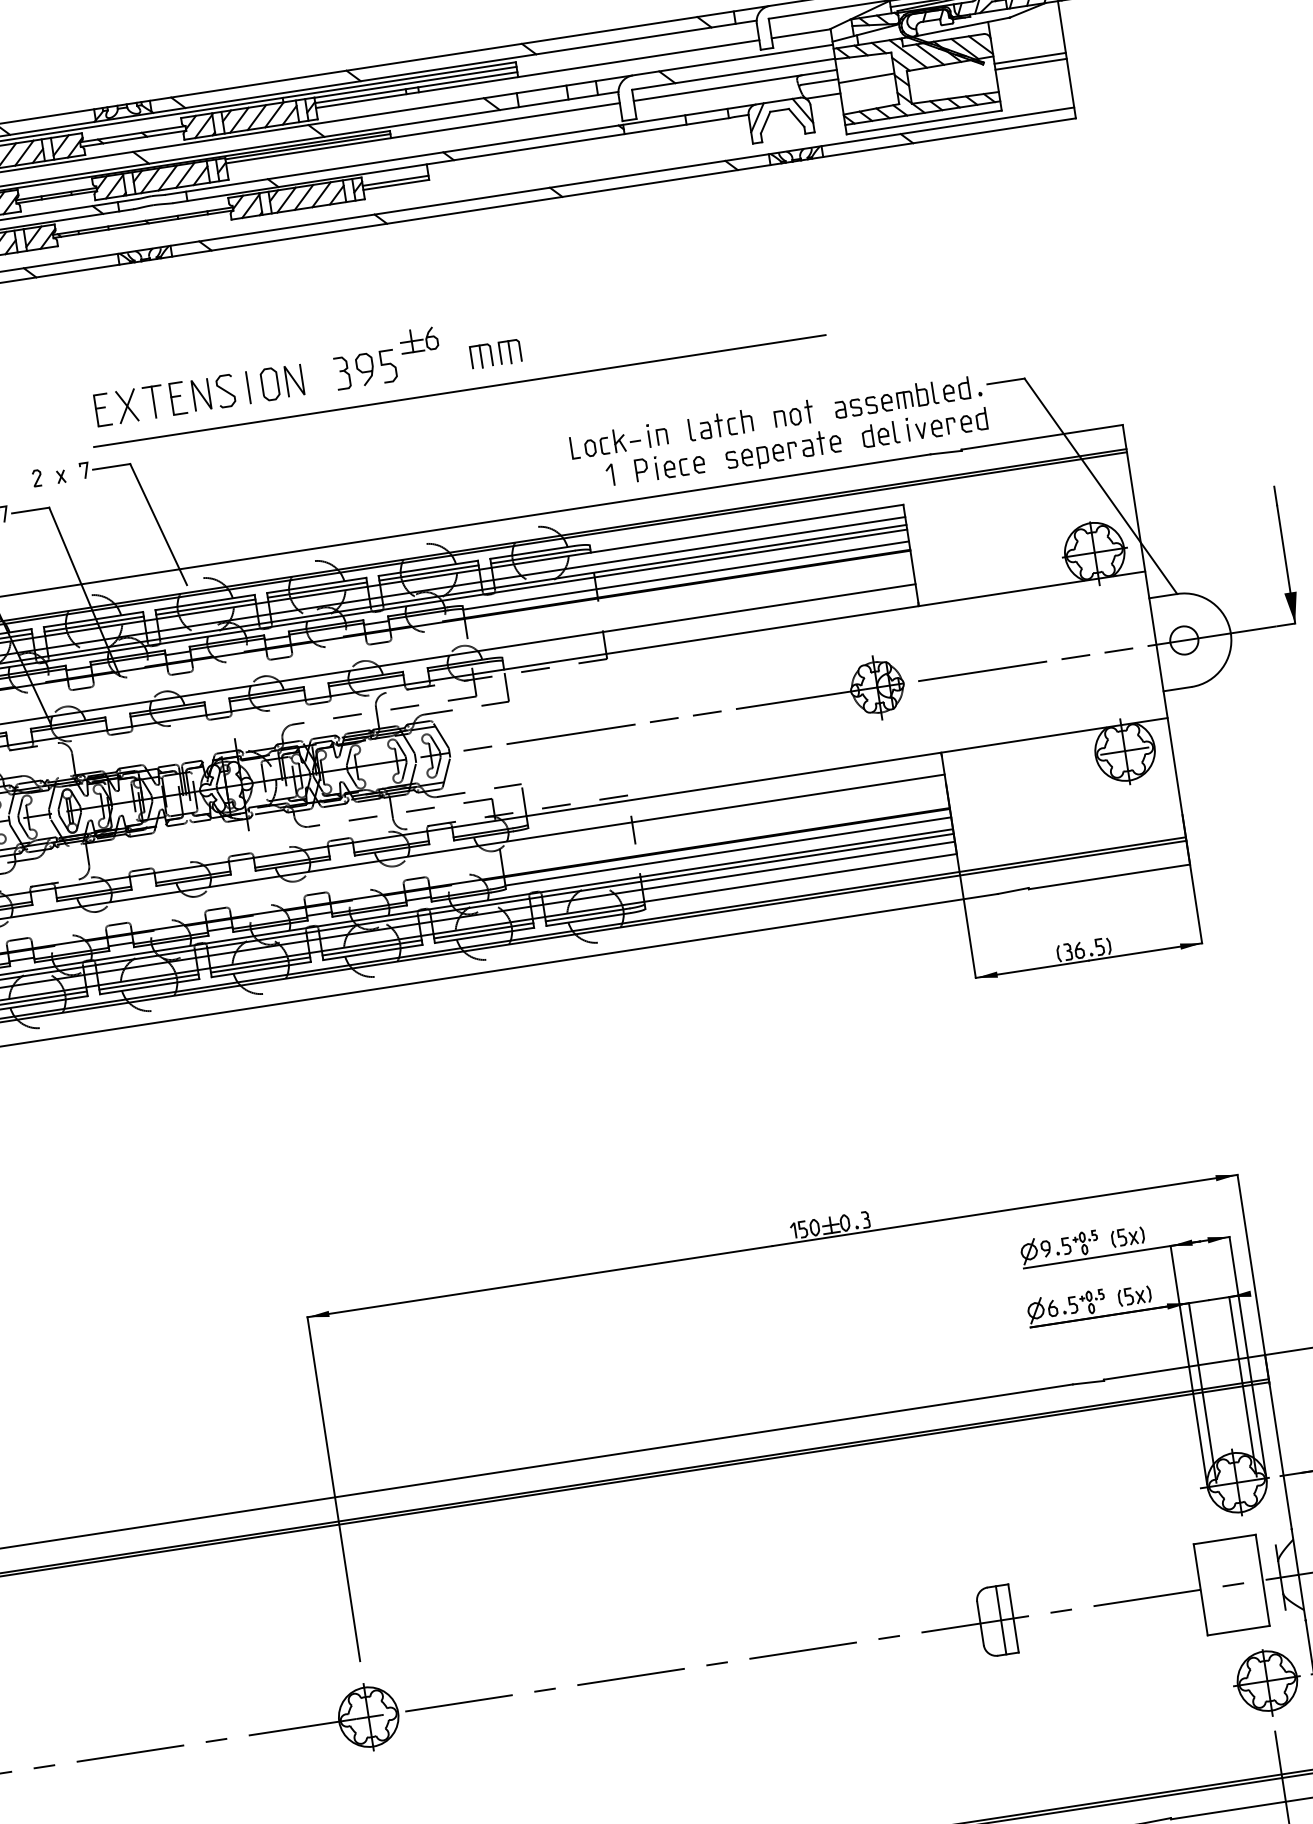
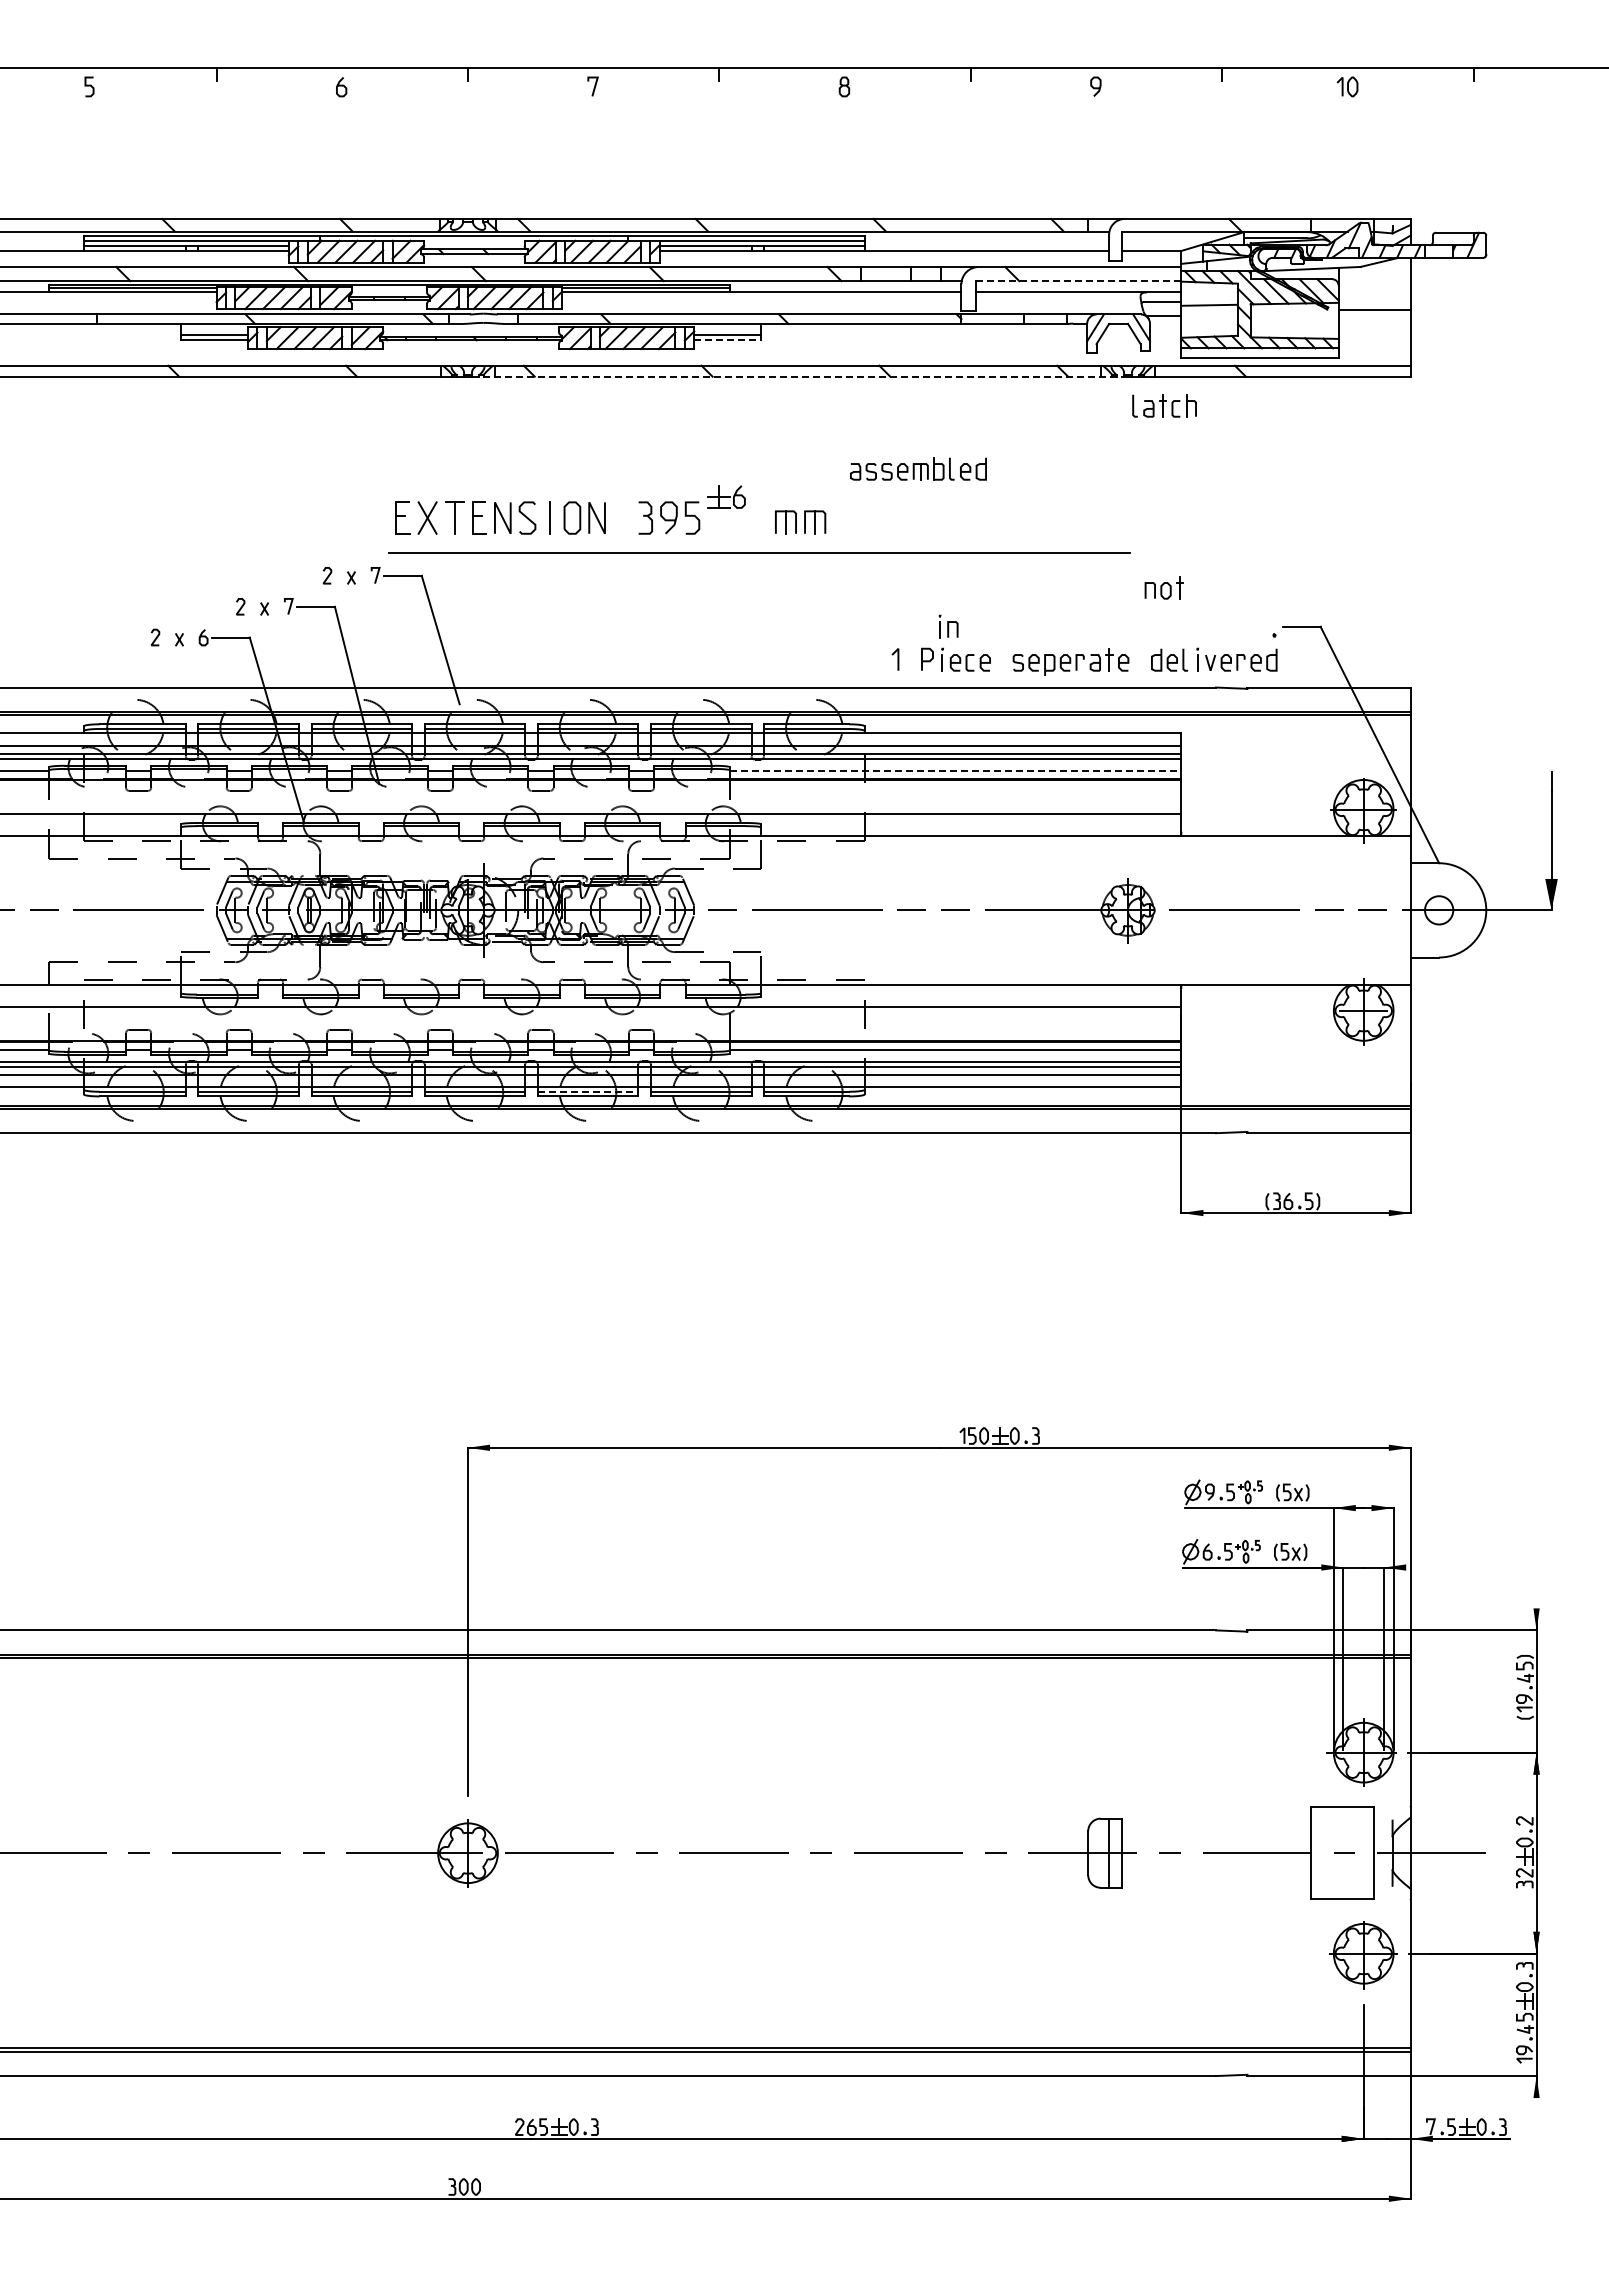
line: (1030, 64) -> (1374, 316), removed
line: (733, 74) -> (1078, 281), solid -> dashed
line: (397, 184) -> (728, 339), solid -> dashed
line: (471, 210) -> (798, 376), solid -> dashed
part: (902, 397) -> (918, 468), moved
part: (792, 413) -> (1163, 587), moved
part: (720, 424) -> (1164, 405), moved
part: (605, 442) -> (895, 626), removed
line: (686, 575) -> (955, 770), solid -> dashed
line: (372, 947) -> (588, 1091), solid -> dashed

